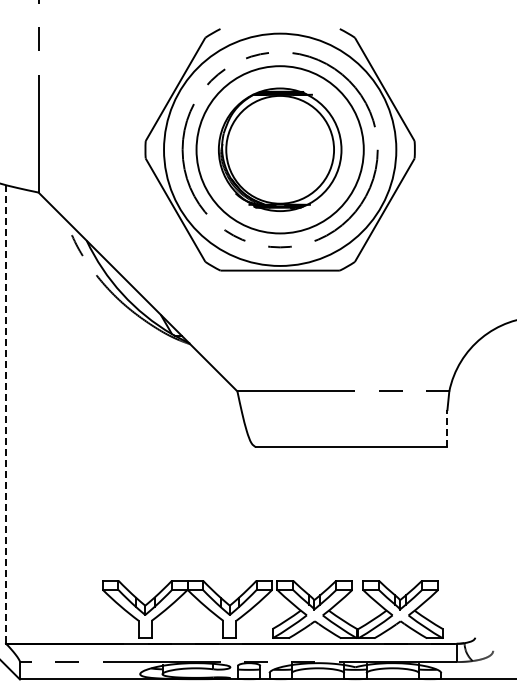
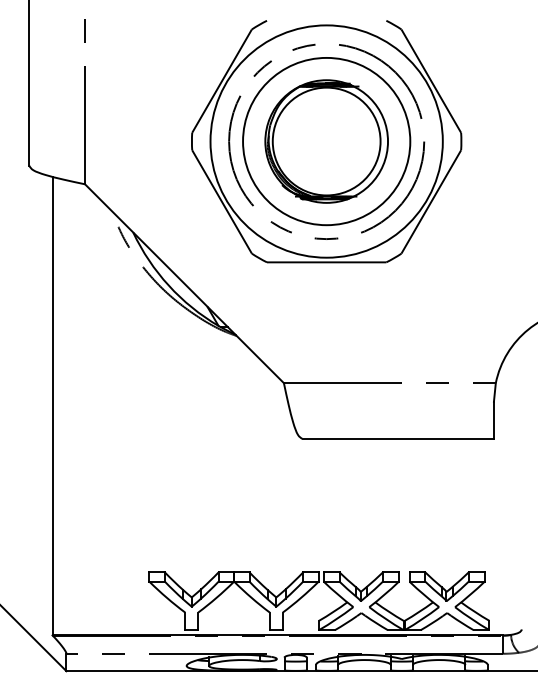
line: (6, 414) -> (52, 406), dashed -> solid
line: (447, 428) -> (493, 420), dashed -> solid

